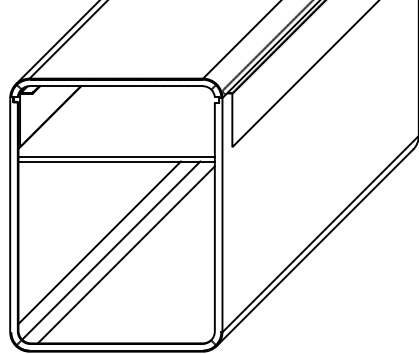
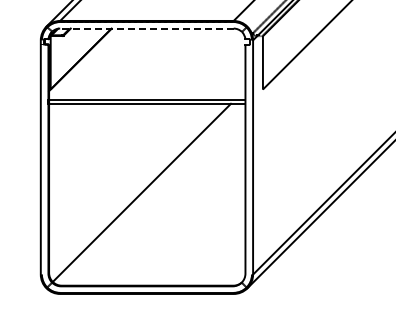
line: (116, 86) -> (147, 28), solid -> dashed
line: (99, 242) -> (130, 184), removed
line: (125, 254) -> (156, 196), removed

